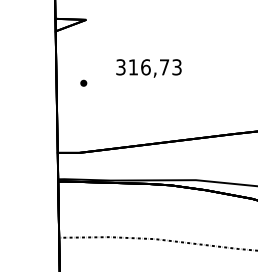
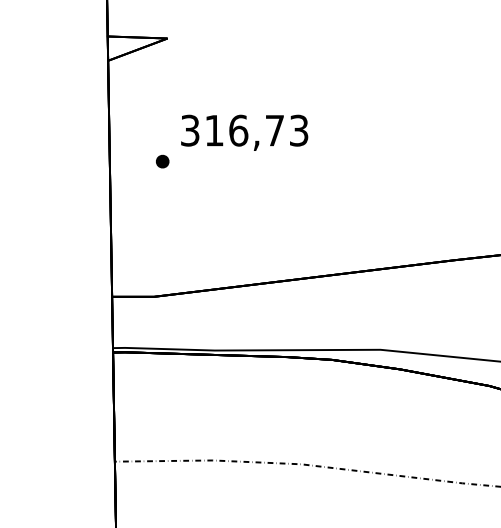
text: (148, 68) -> (243, 132), moved

